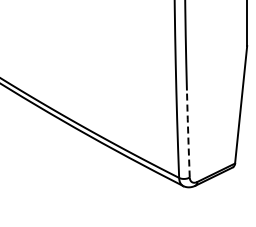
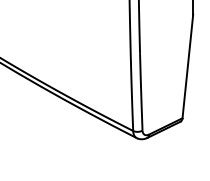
line: (188, 133) -> (141, 91), dashed -> solid

